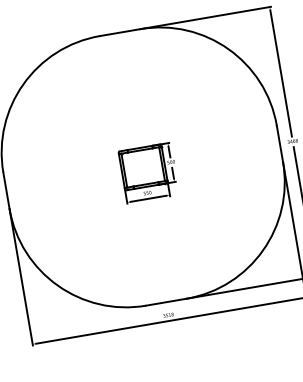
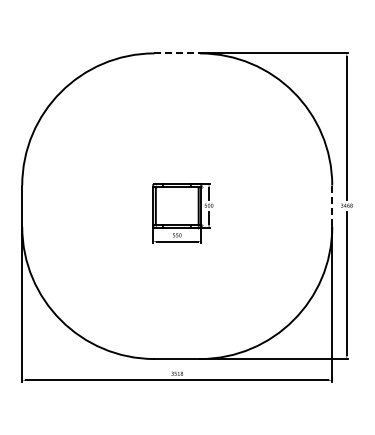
line: (120, 32) -> (177, 53), solid -> dashed
line: (280, 144) -> (332, 206), solid -> dashed

